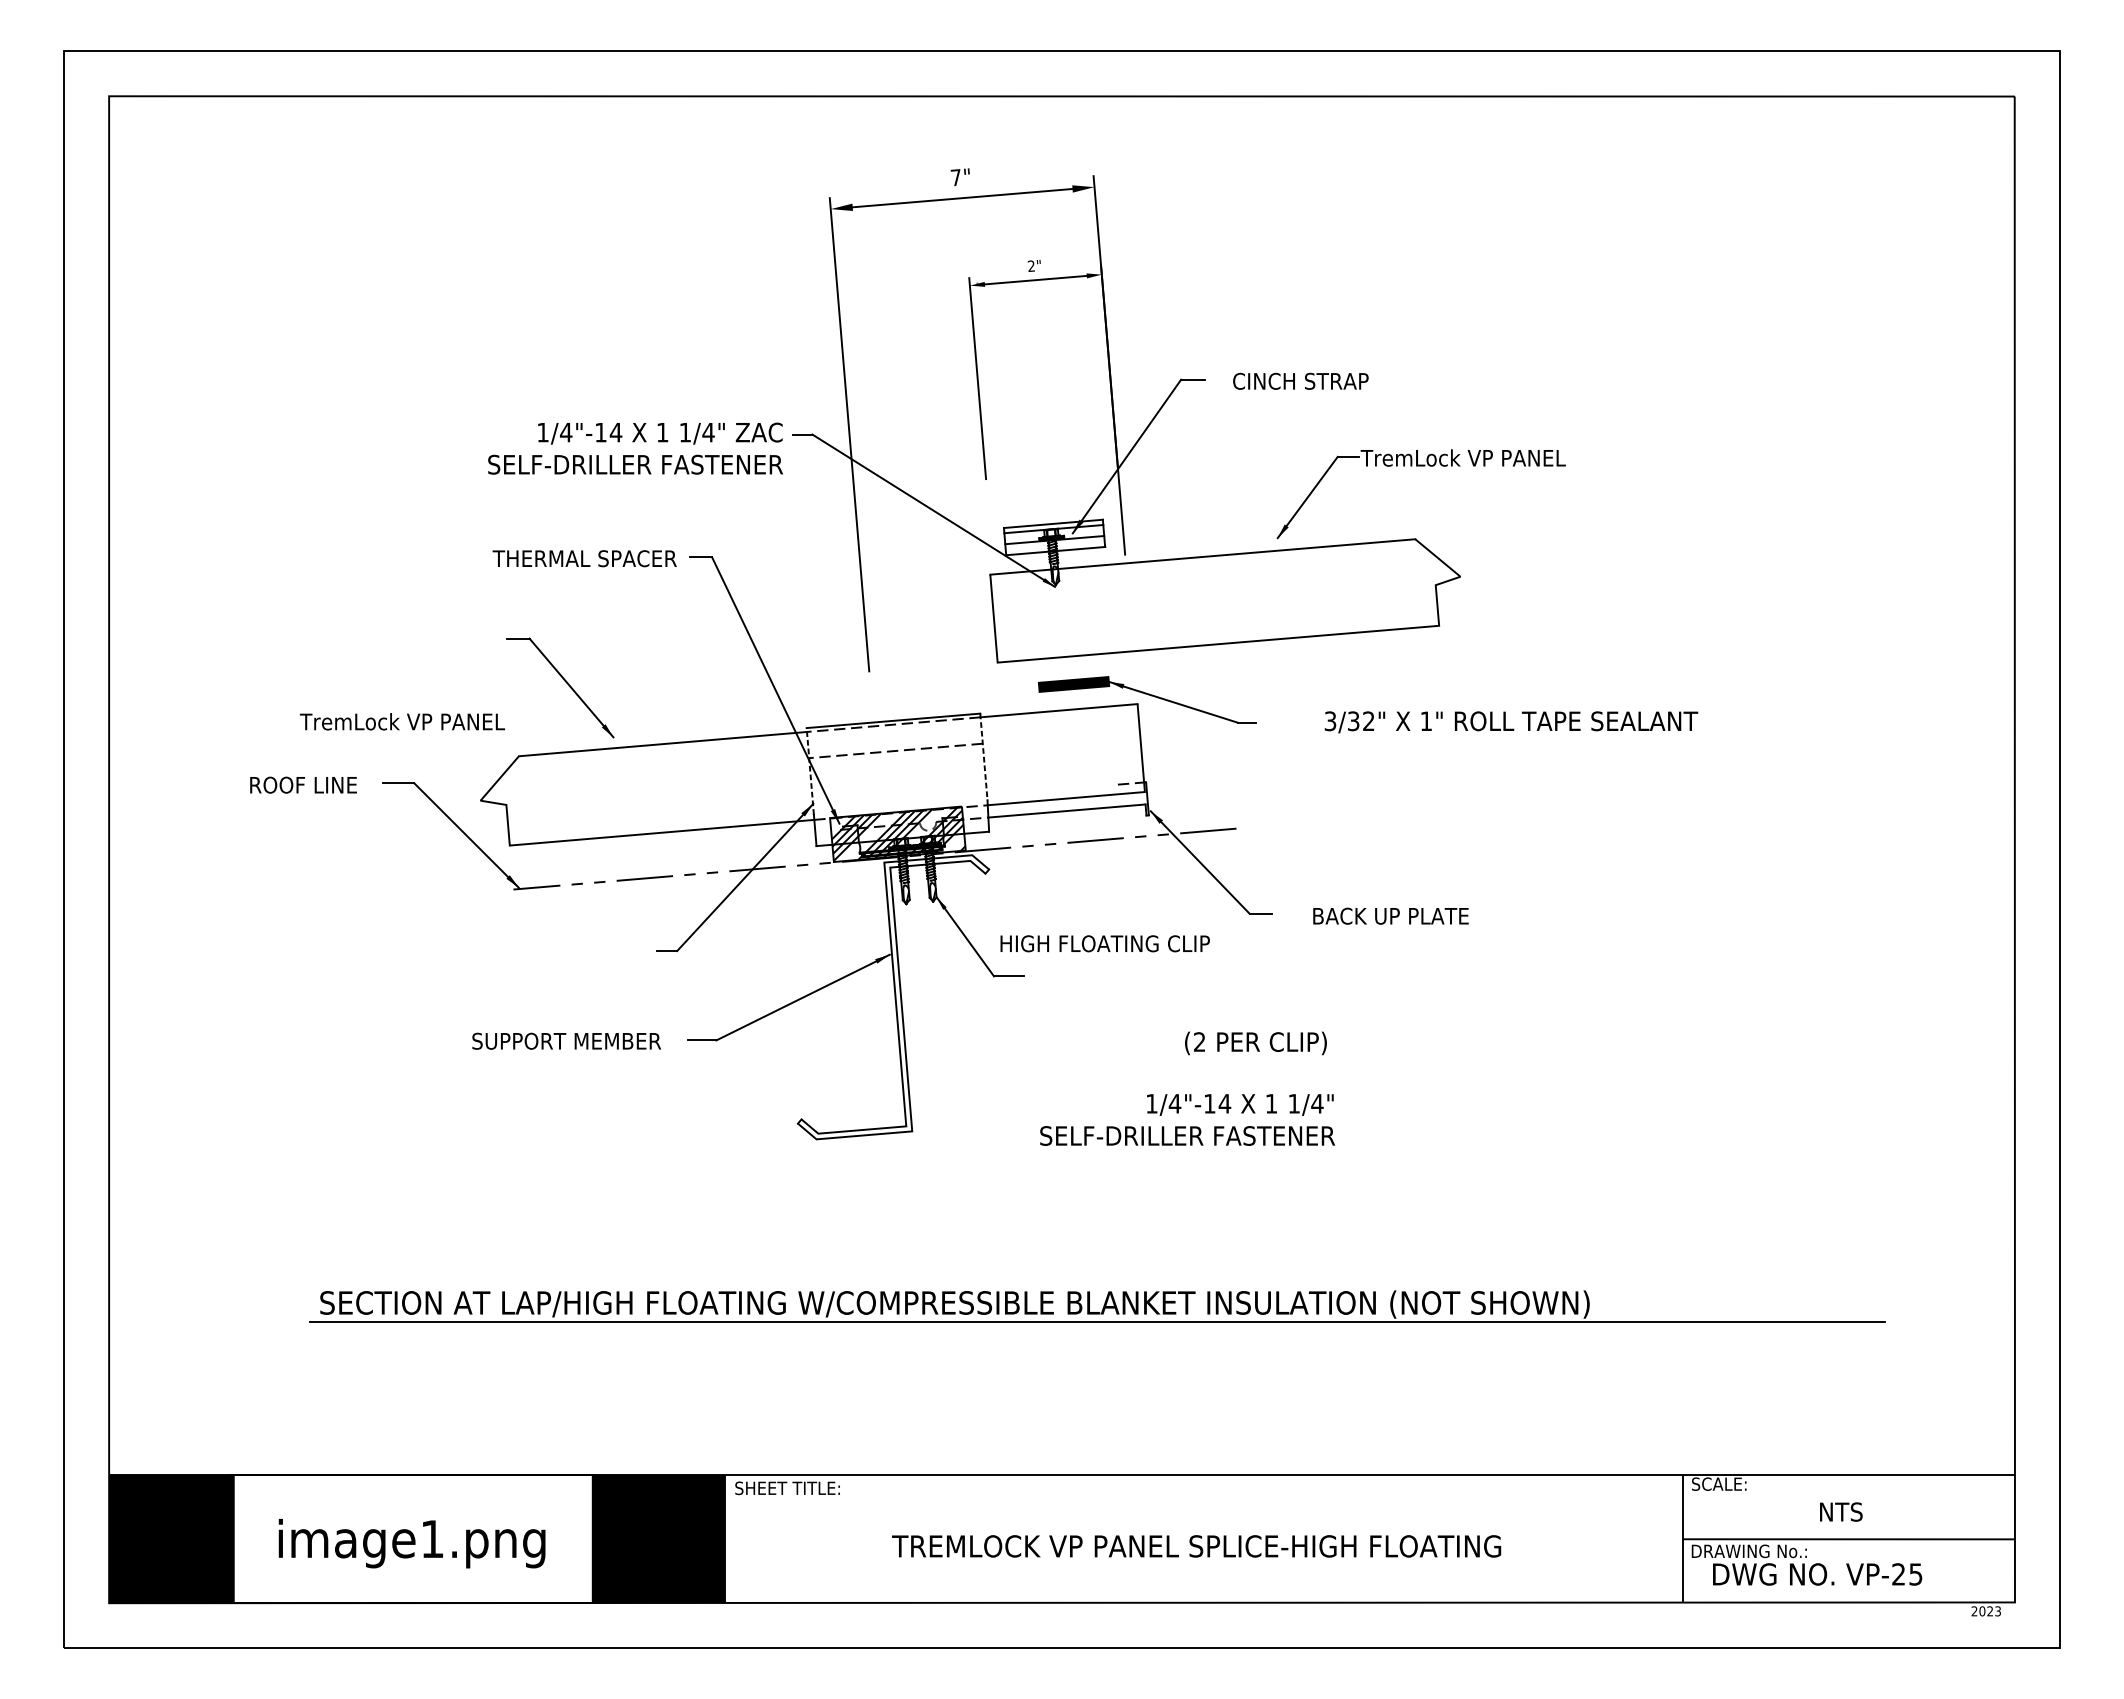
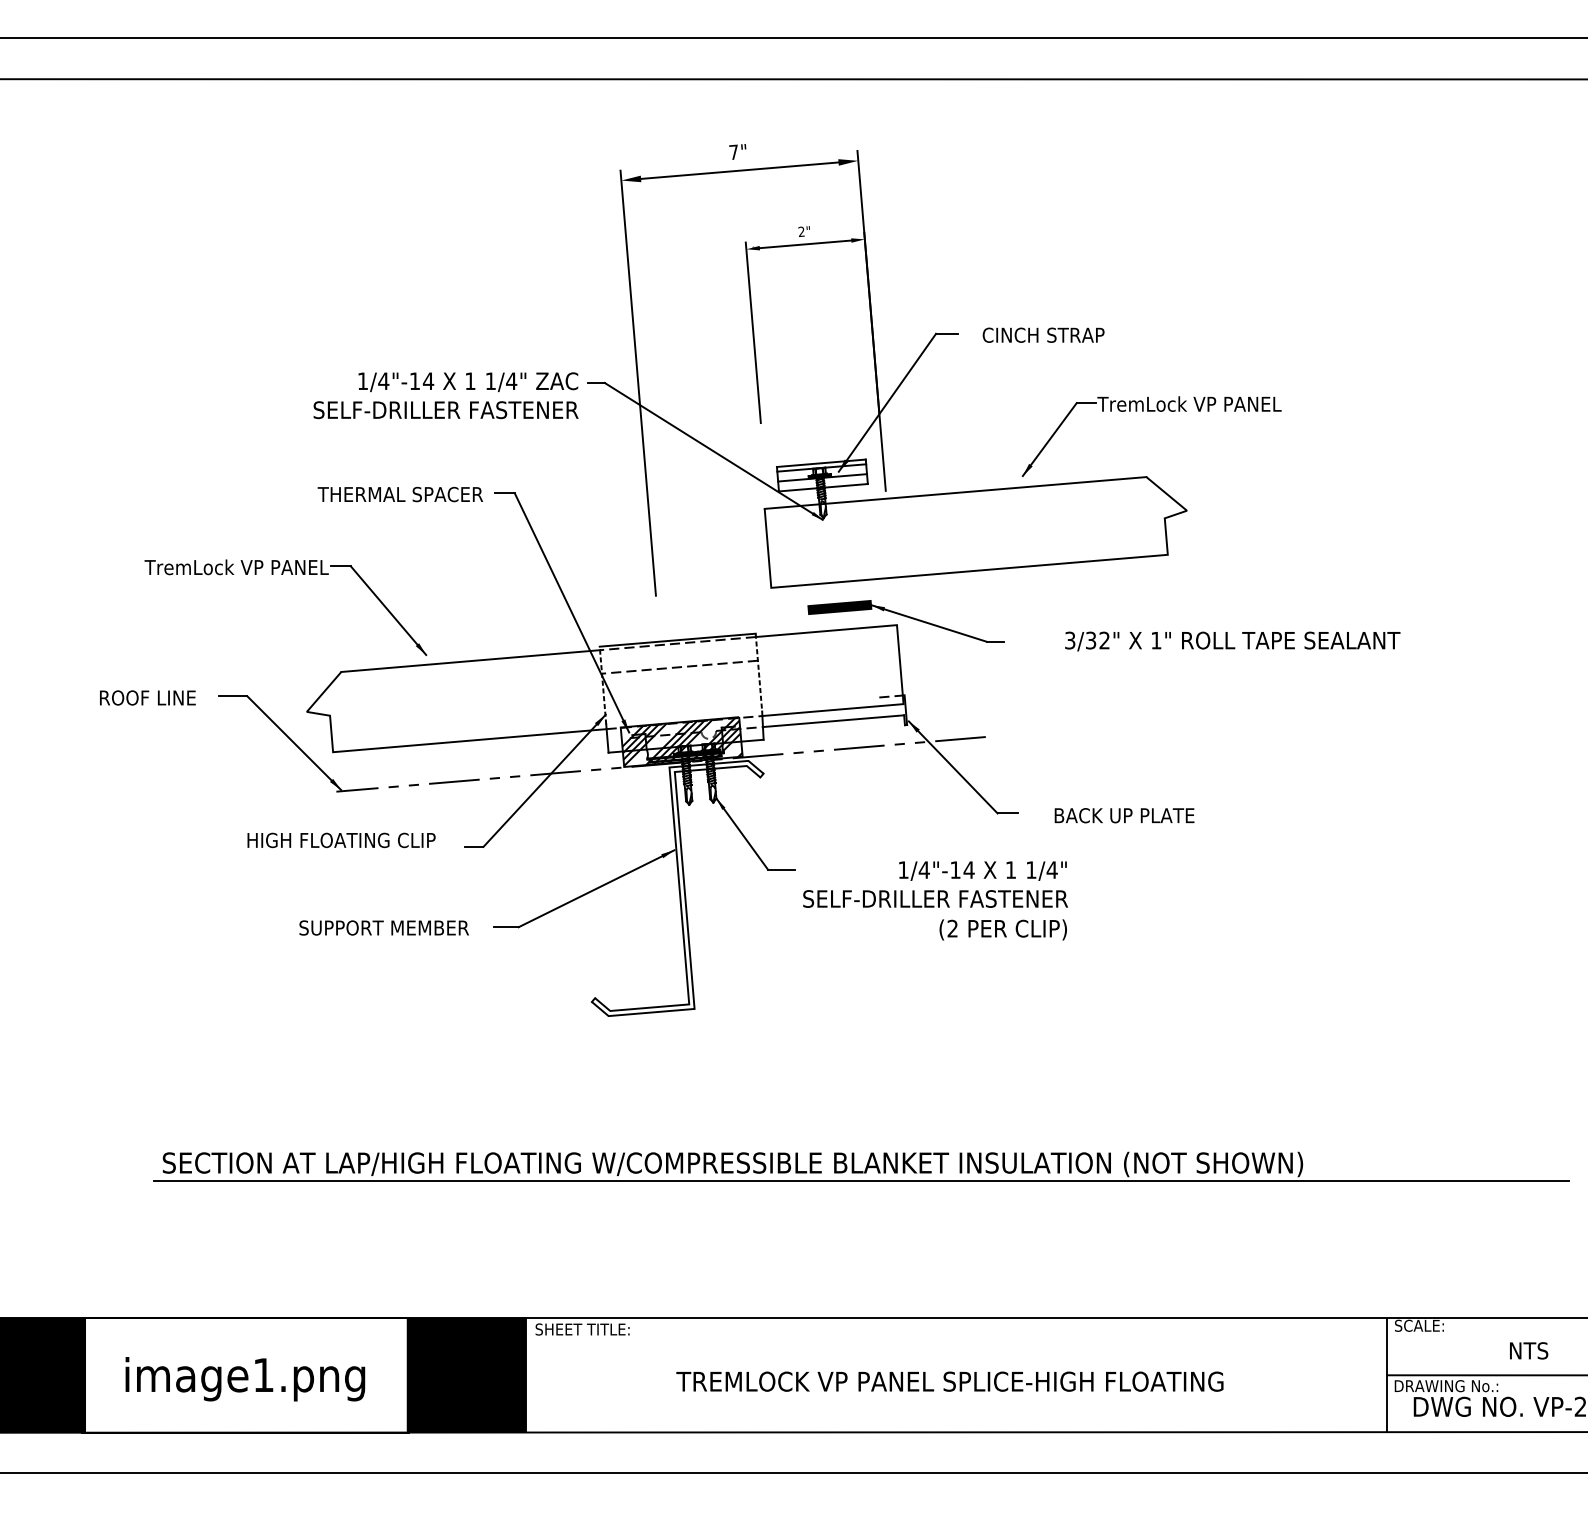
text: (402, 721) -> (236, 567), moved
text: (1104, 943) -> (340, 840), moved
text: (1187, 1119) -> (935, 884), moved

